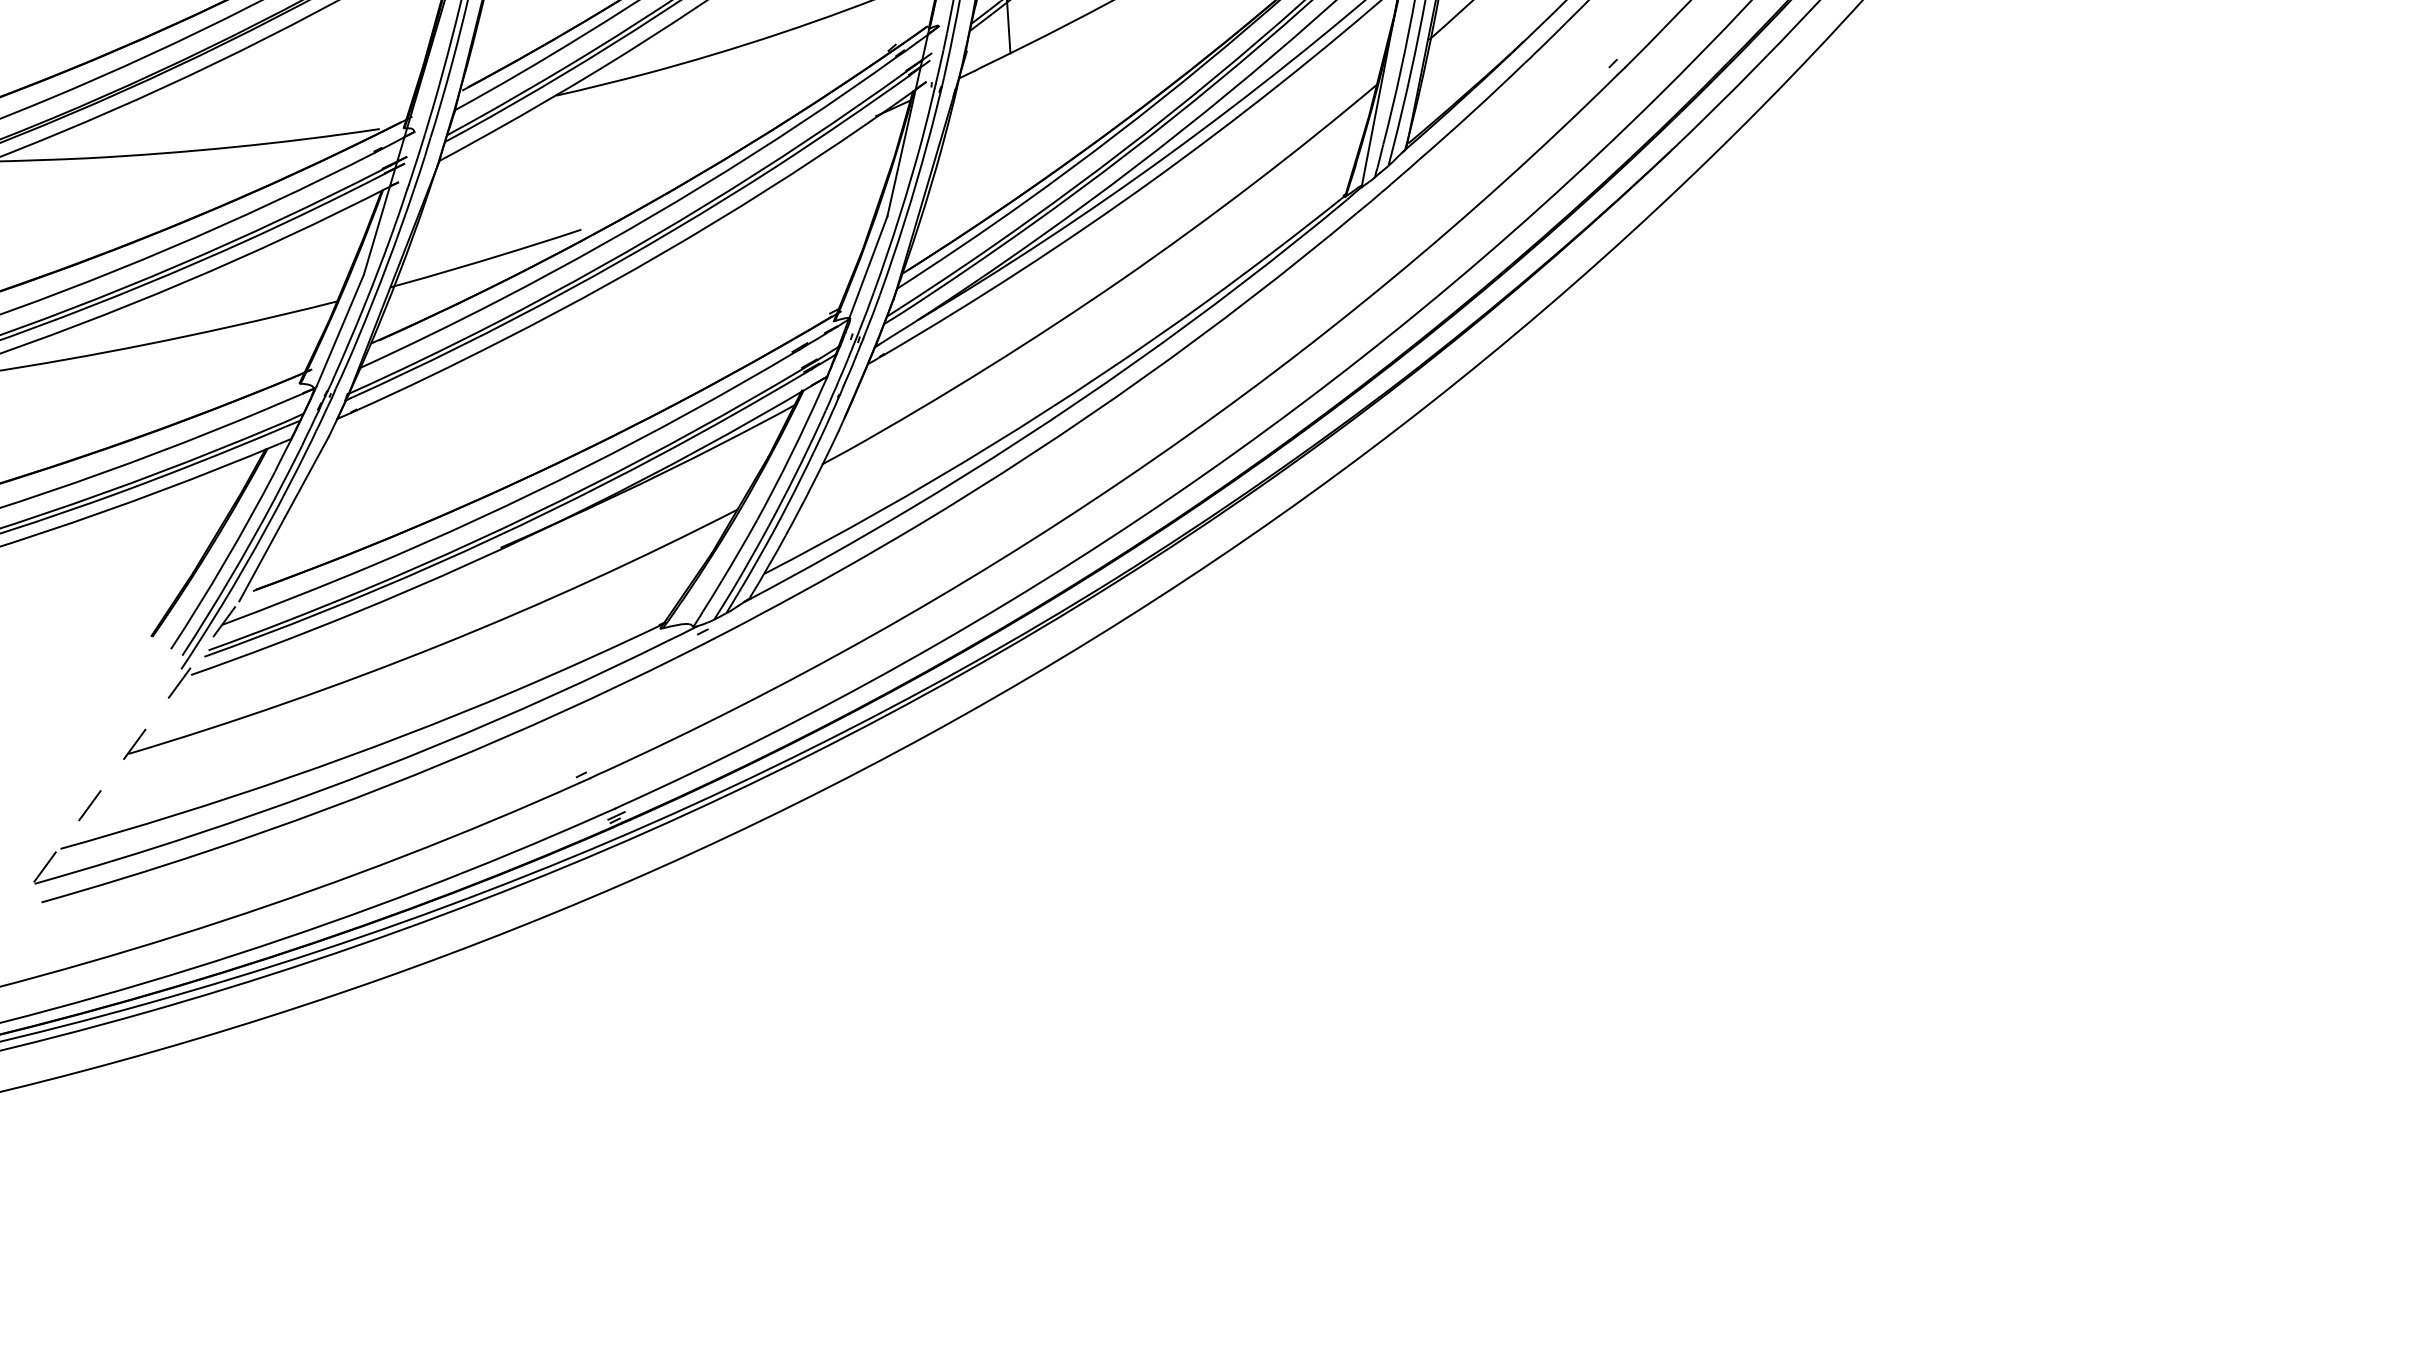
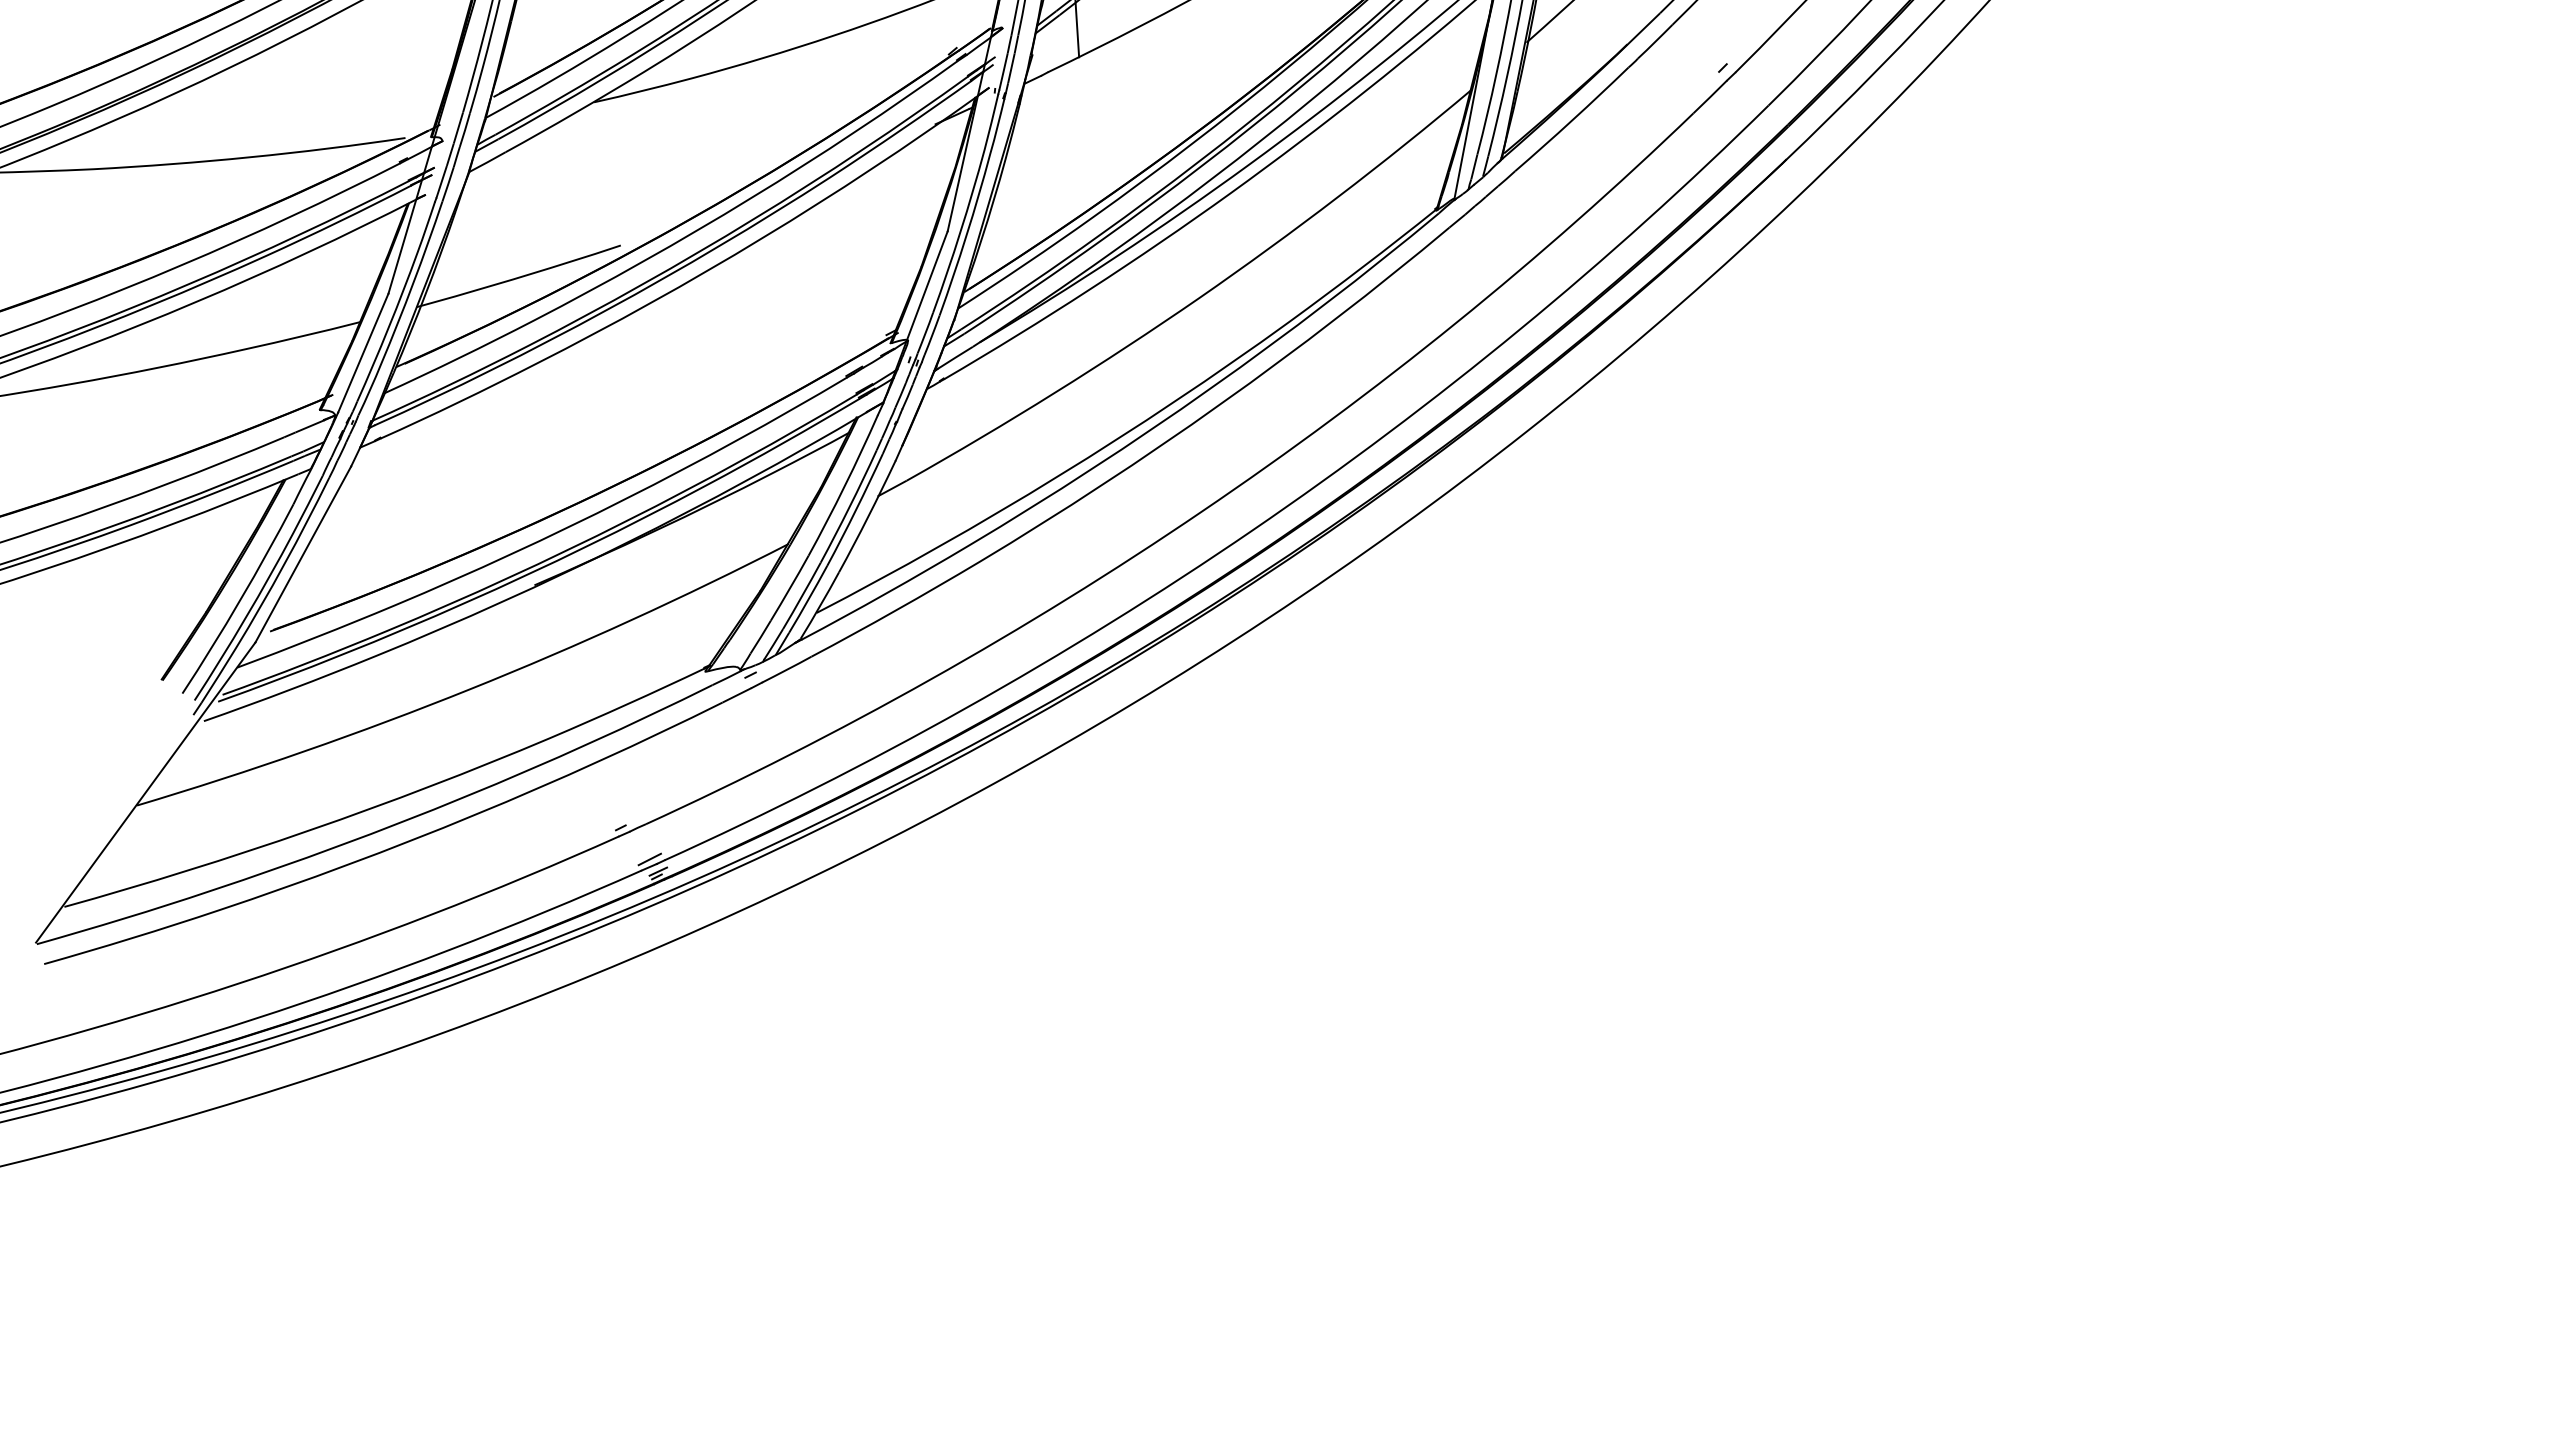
line: (136, 741) -> (145, 792), dashed -> solid
line: (608, 804) -> (649, 859), added

